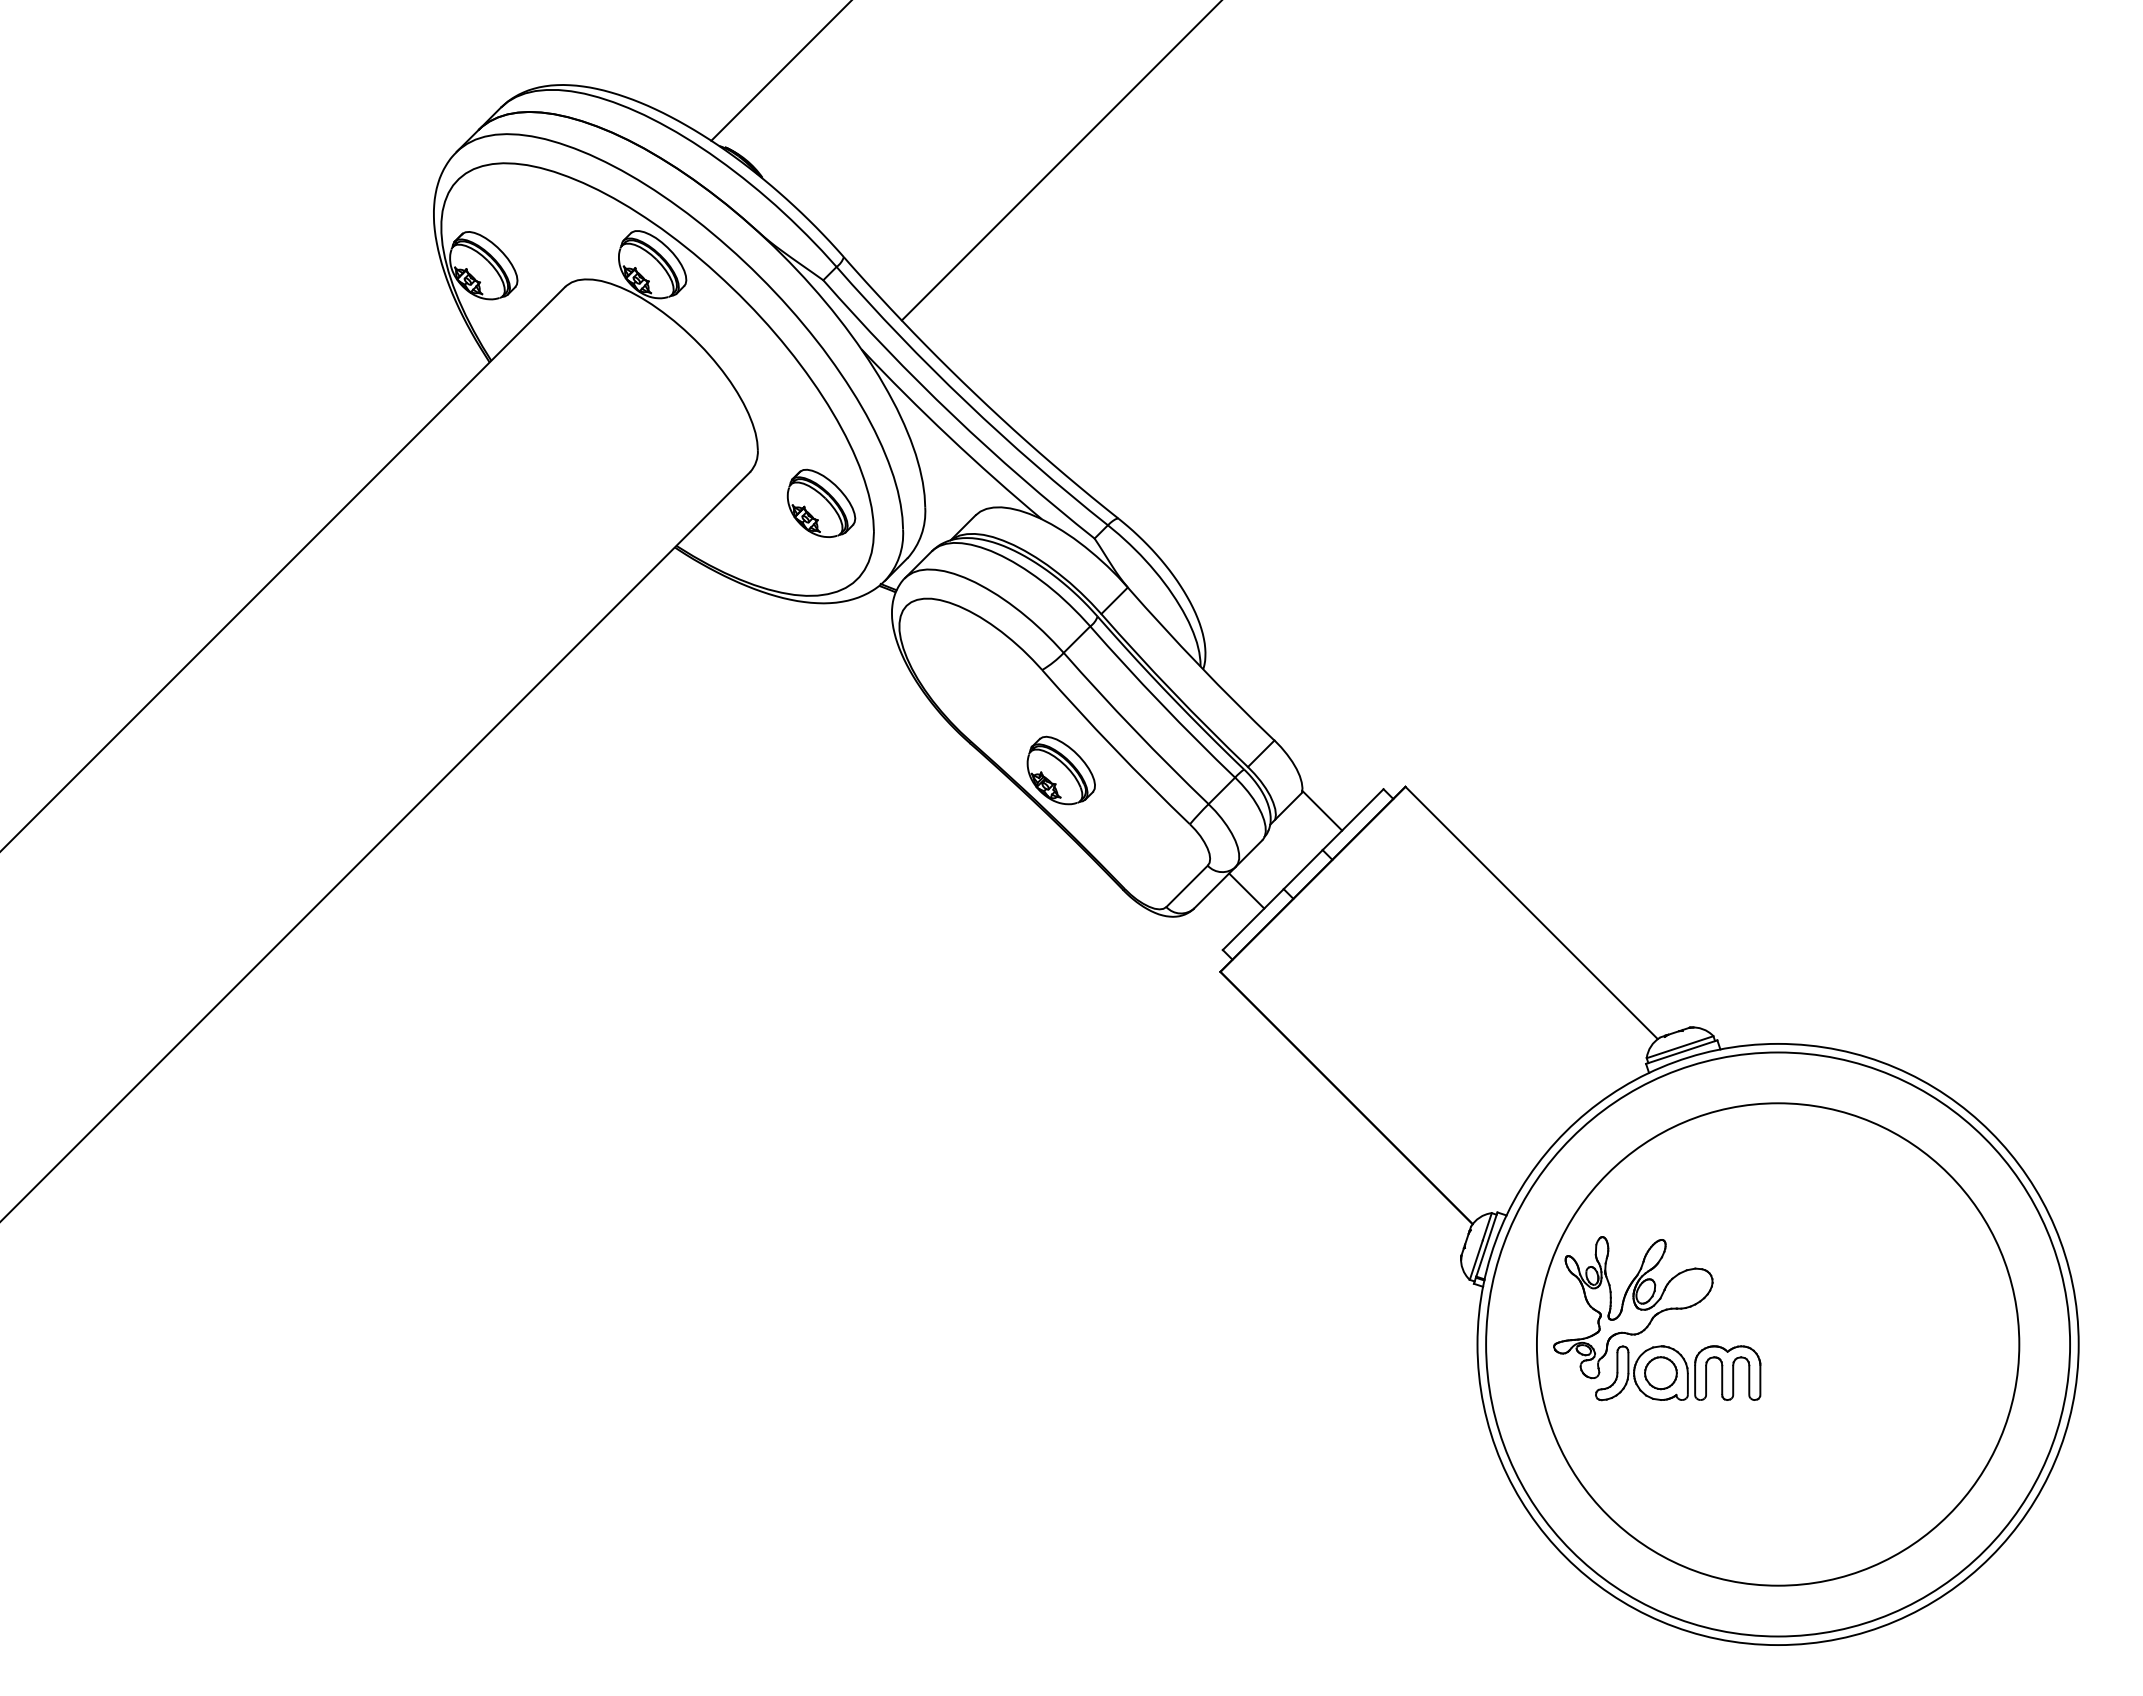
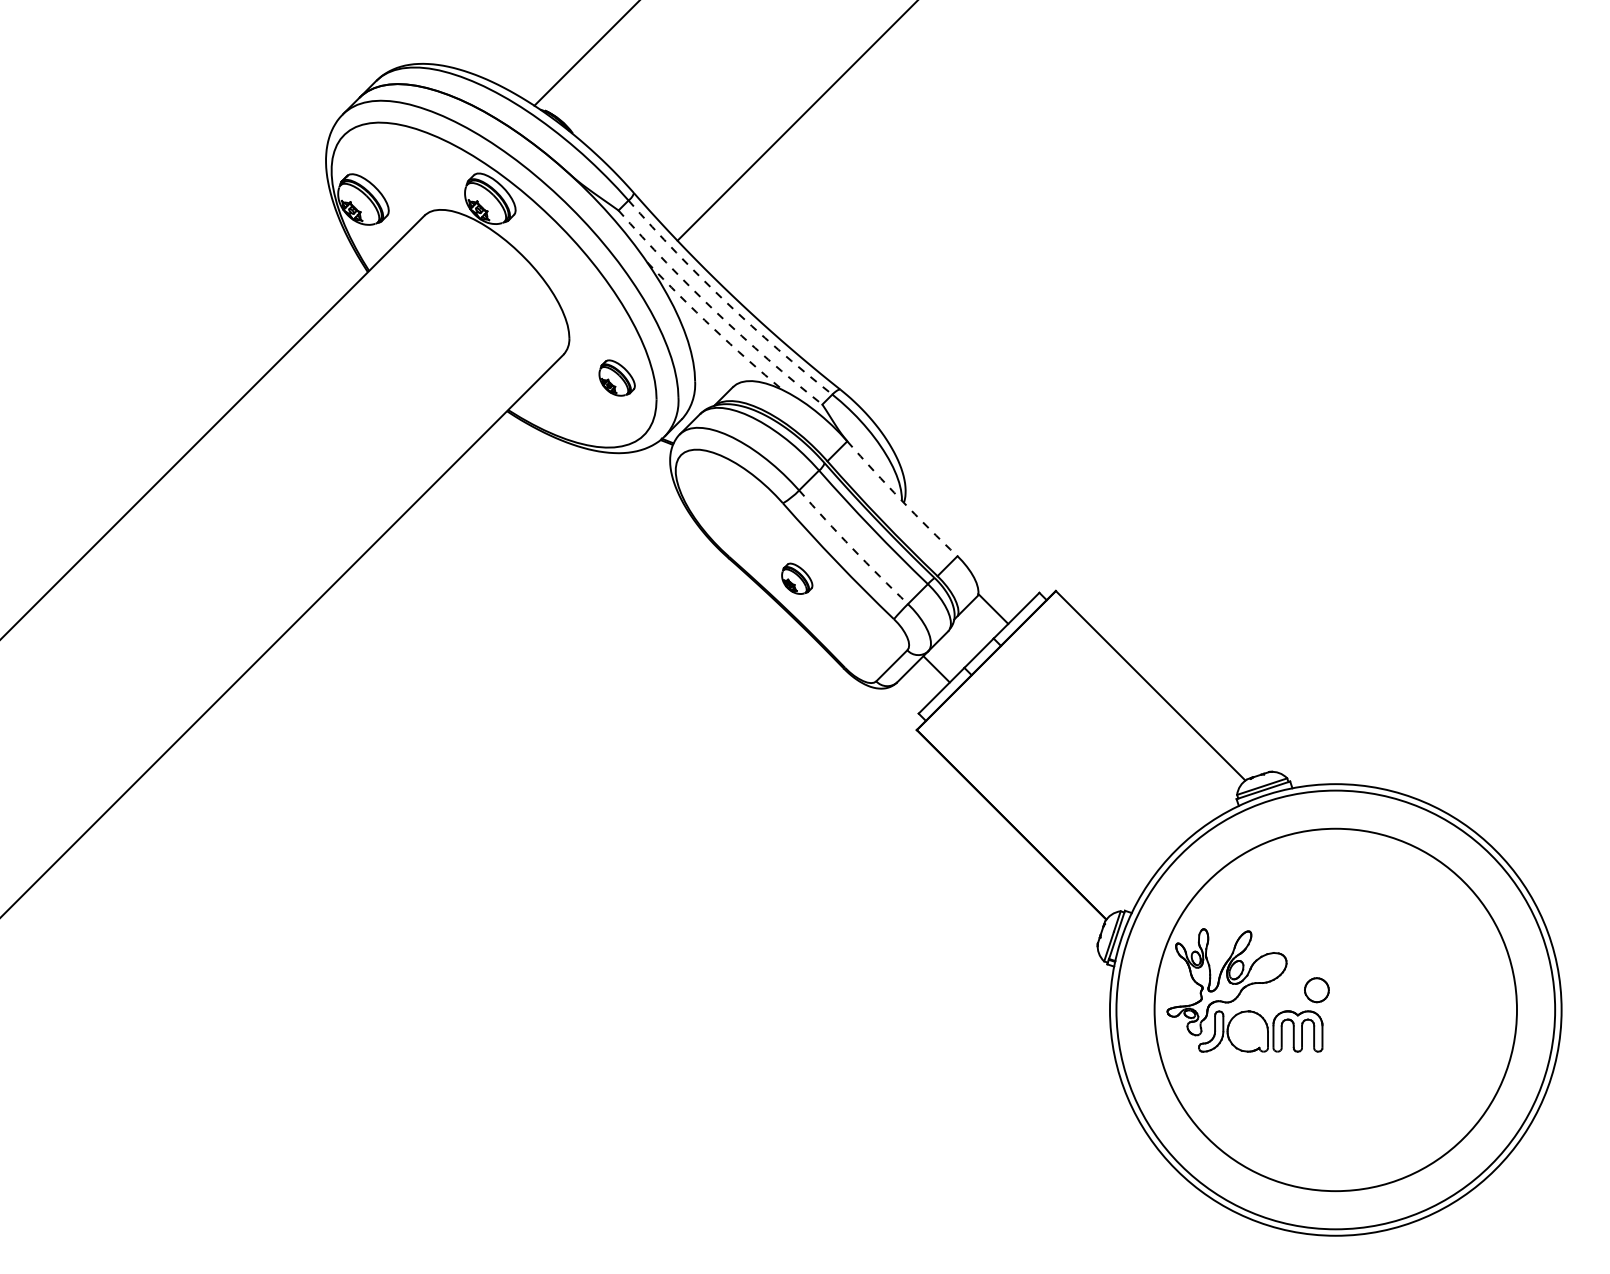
arc: (966, 402) -> (726, 302), solid -> dashed
arc: (953, 415) -> (716, 312), solid -> dashed
arc: (949, 436) -> (713, 327), solid -> dashed
part: (821, 502) -> (617, 377), size x0.7
arc: (1199, 665) -> (901, 499), solid -> dashed
arc: (1134, 730) -> (852, 548), solid -> dashed
part: (1060, 770) -> (796, 578), size x0.6
part: (1660, 1373) -> (1316, 990), moved

